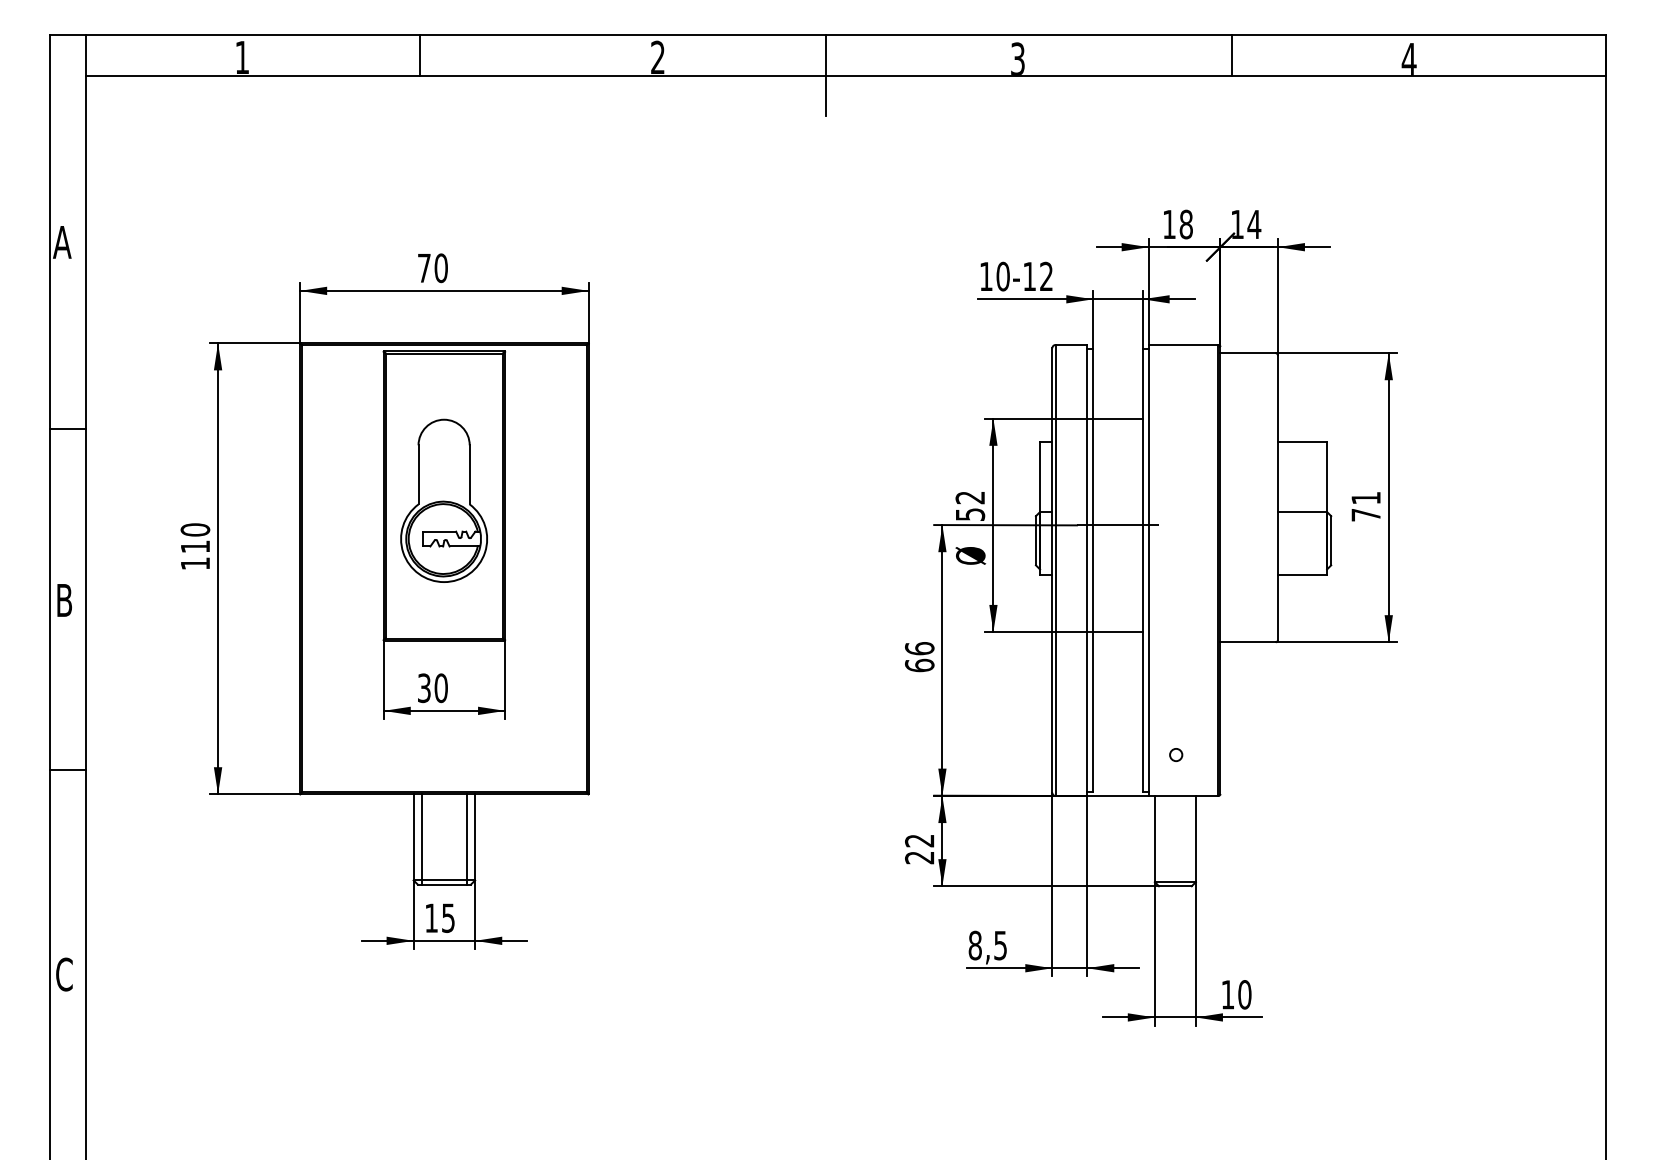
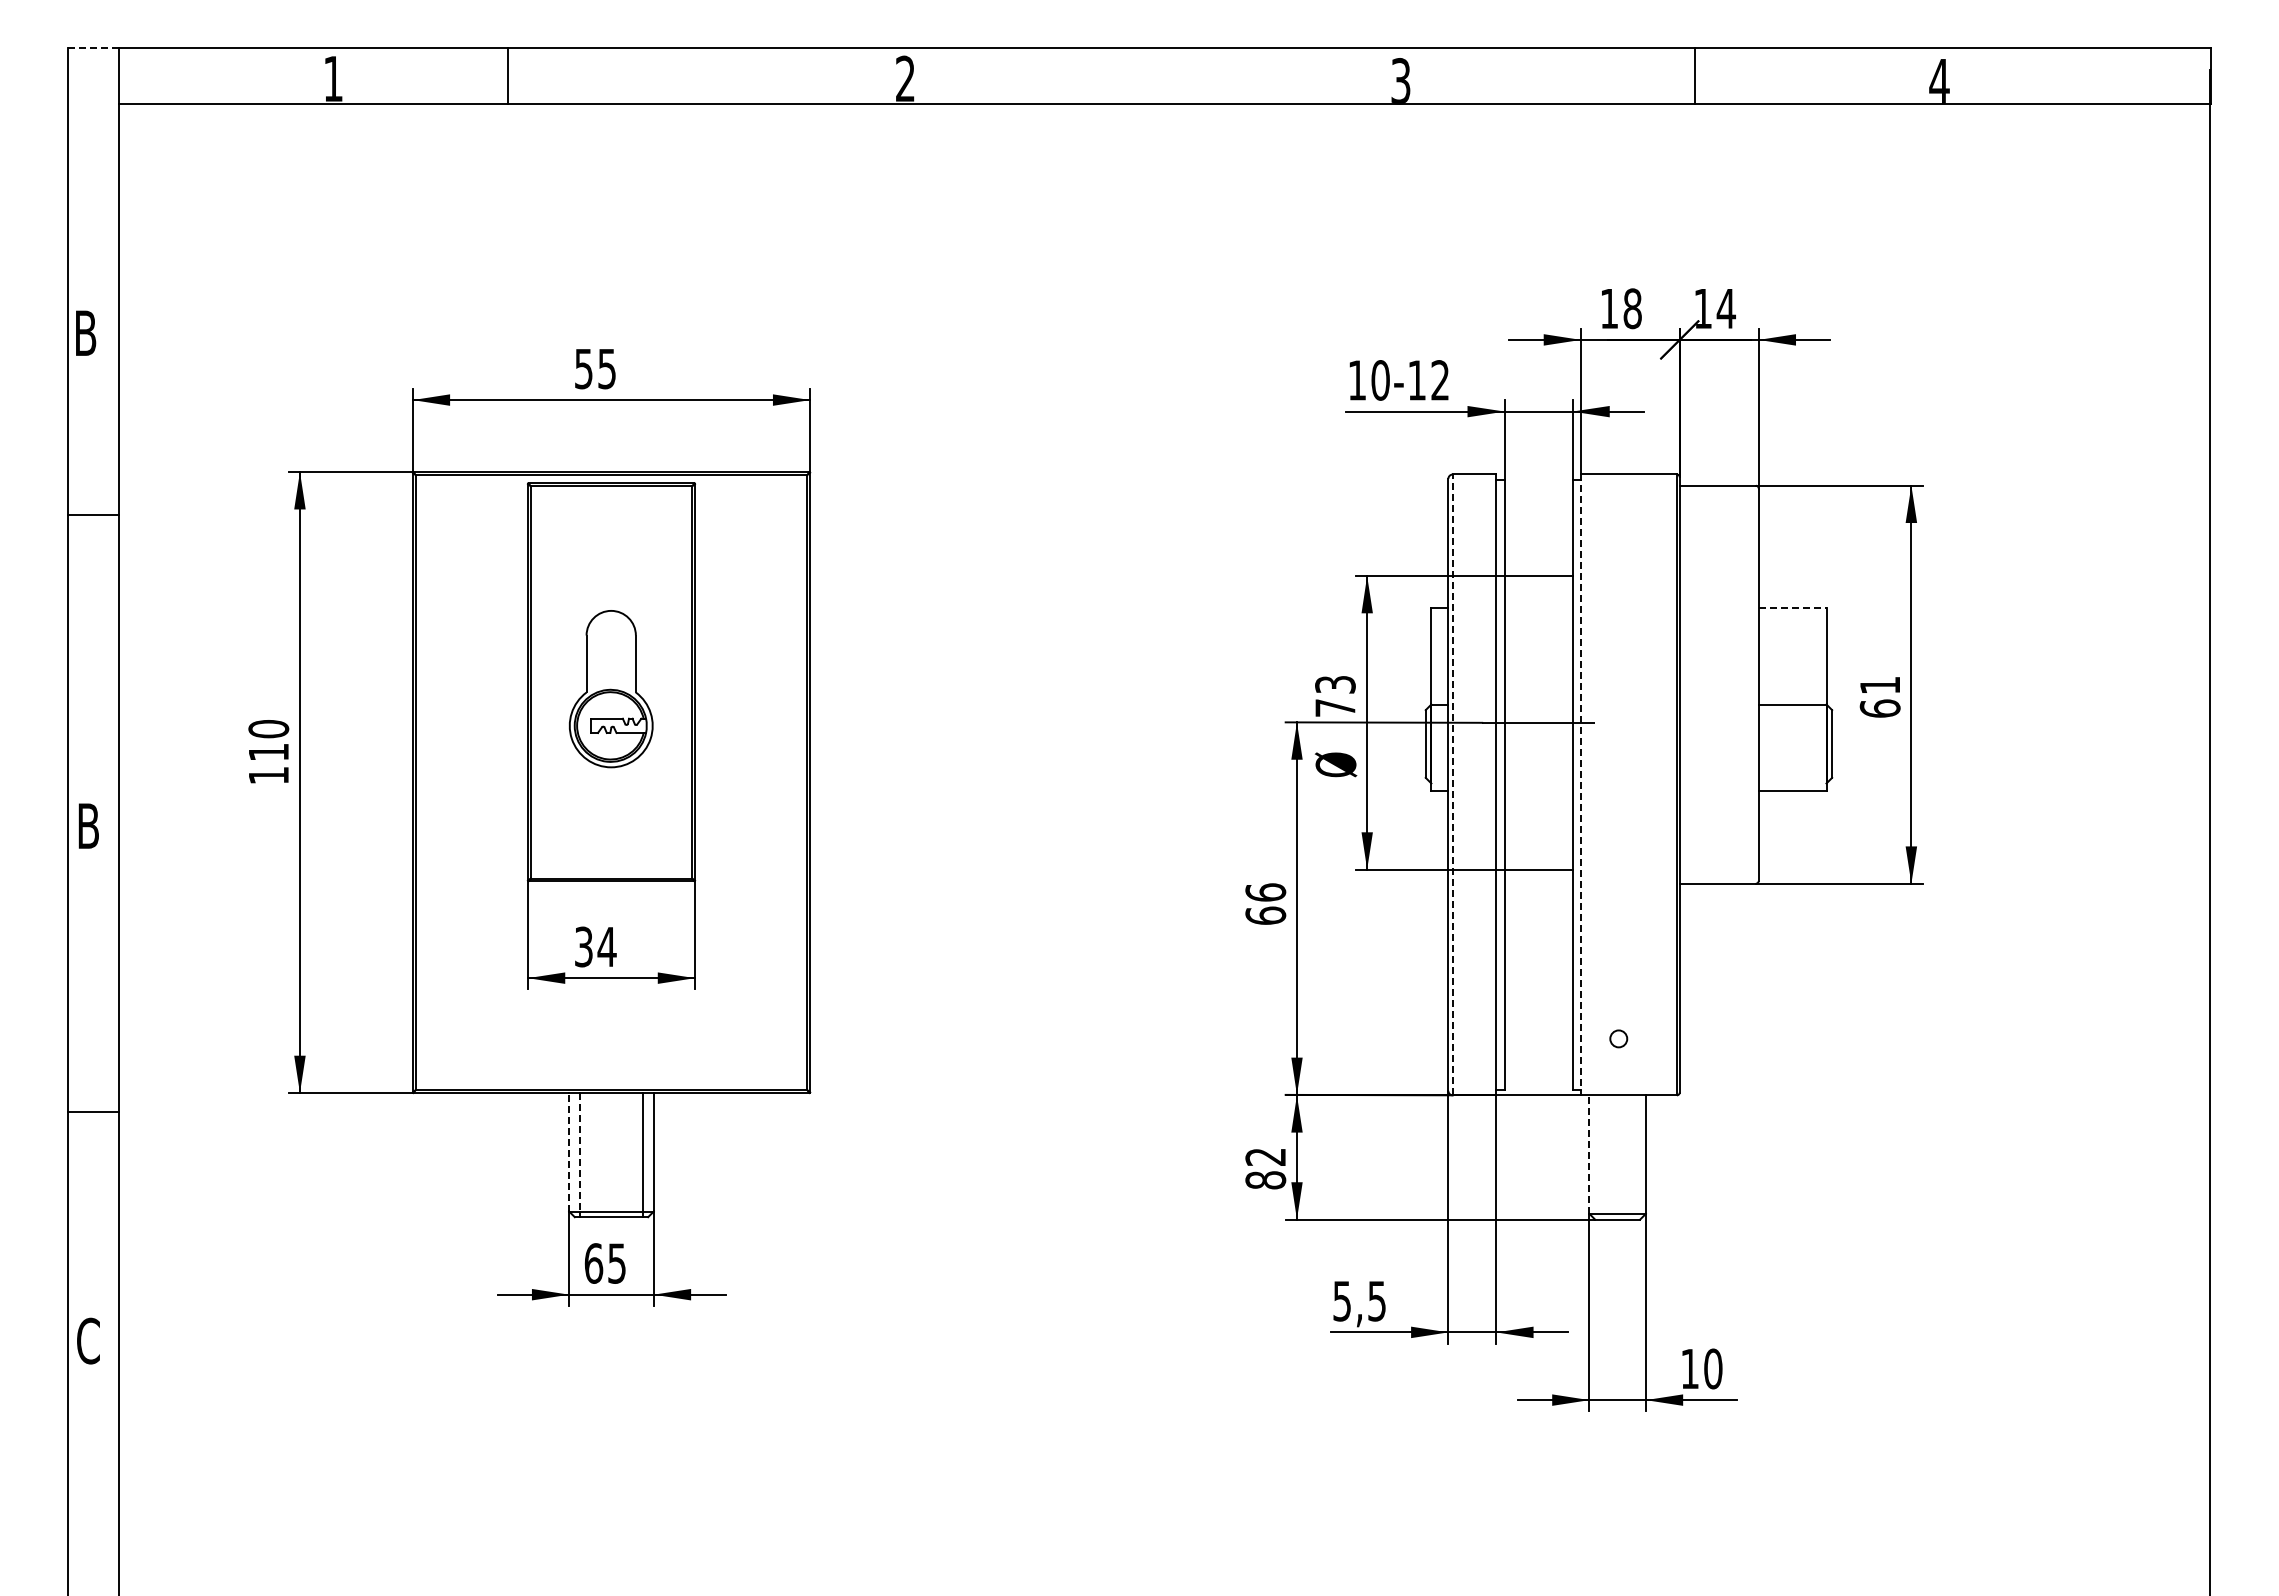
line: (67, 34) -> (92, 47), solid -> dashed
line: (419, 55) -> (507, 75), moved
line: (825, 75) -> (1136, 103), removed
text: (62, 241) -> (85, 332), A -> B
text: (432, 267) -> (595, 368), 70 -> 55
line: (68, 428) -> (93, 514), moved
line: (1302, 441) -> (1792, 607), solid -> dashed
part: (444, 500) -> (611, 688), size x0.7
text: (970, 506) -> (1335, 696), 52 -> 73
text: (1365, 514) -> (1879, 708), 71 -> 61
line: (1055, 570) -> (1452, 784), solid -> dashed
line: (1148, 570) -> (1580, 785), solid -> dashed
text: (440, 687) -> (606, 946), 30 -> 34
line: (68, 769) -> (93, 1112), moved
line: (413, 836) -> (569, 1151), solid -> dashed
line: (421, 837) -> (580, 1152), solid -> dashed
line: (1154, 838) -> (1589, 1154), solid -> dashed
text: (919, 857) -> (1265, 1180), 22 -> 82
text: (431, 918) -> (593, 1263), 15 -> 65
text: (975, 945) -> (1342, 1300), 8,5 -> 5,5

